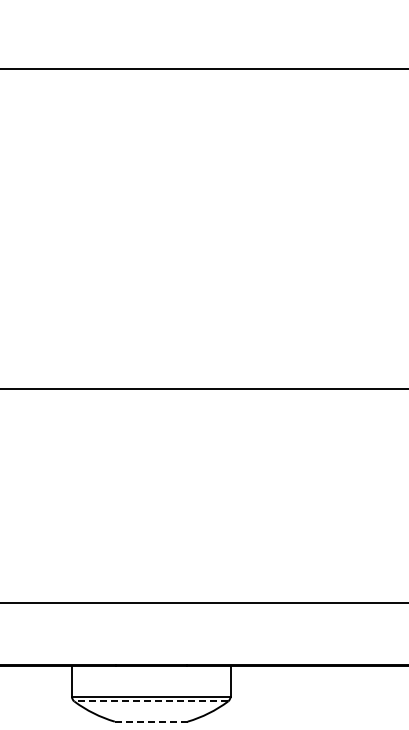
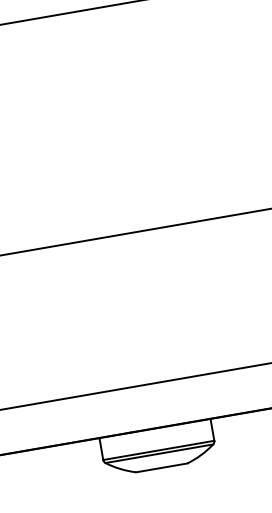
line: (151, 701) -> (159, 453), dashed -> solid
line: (150, 721) -> (161, 467), dashed -> solid

